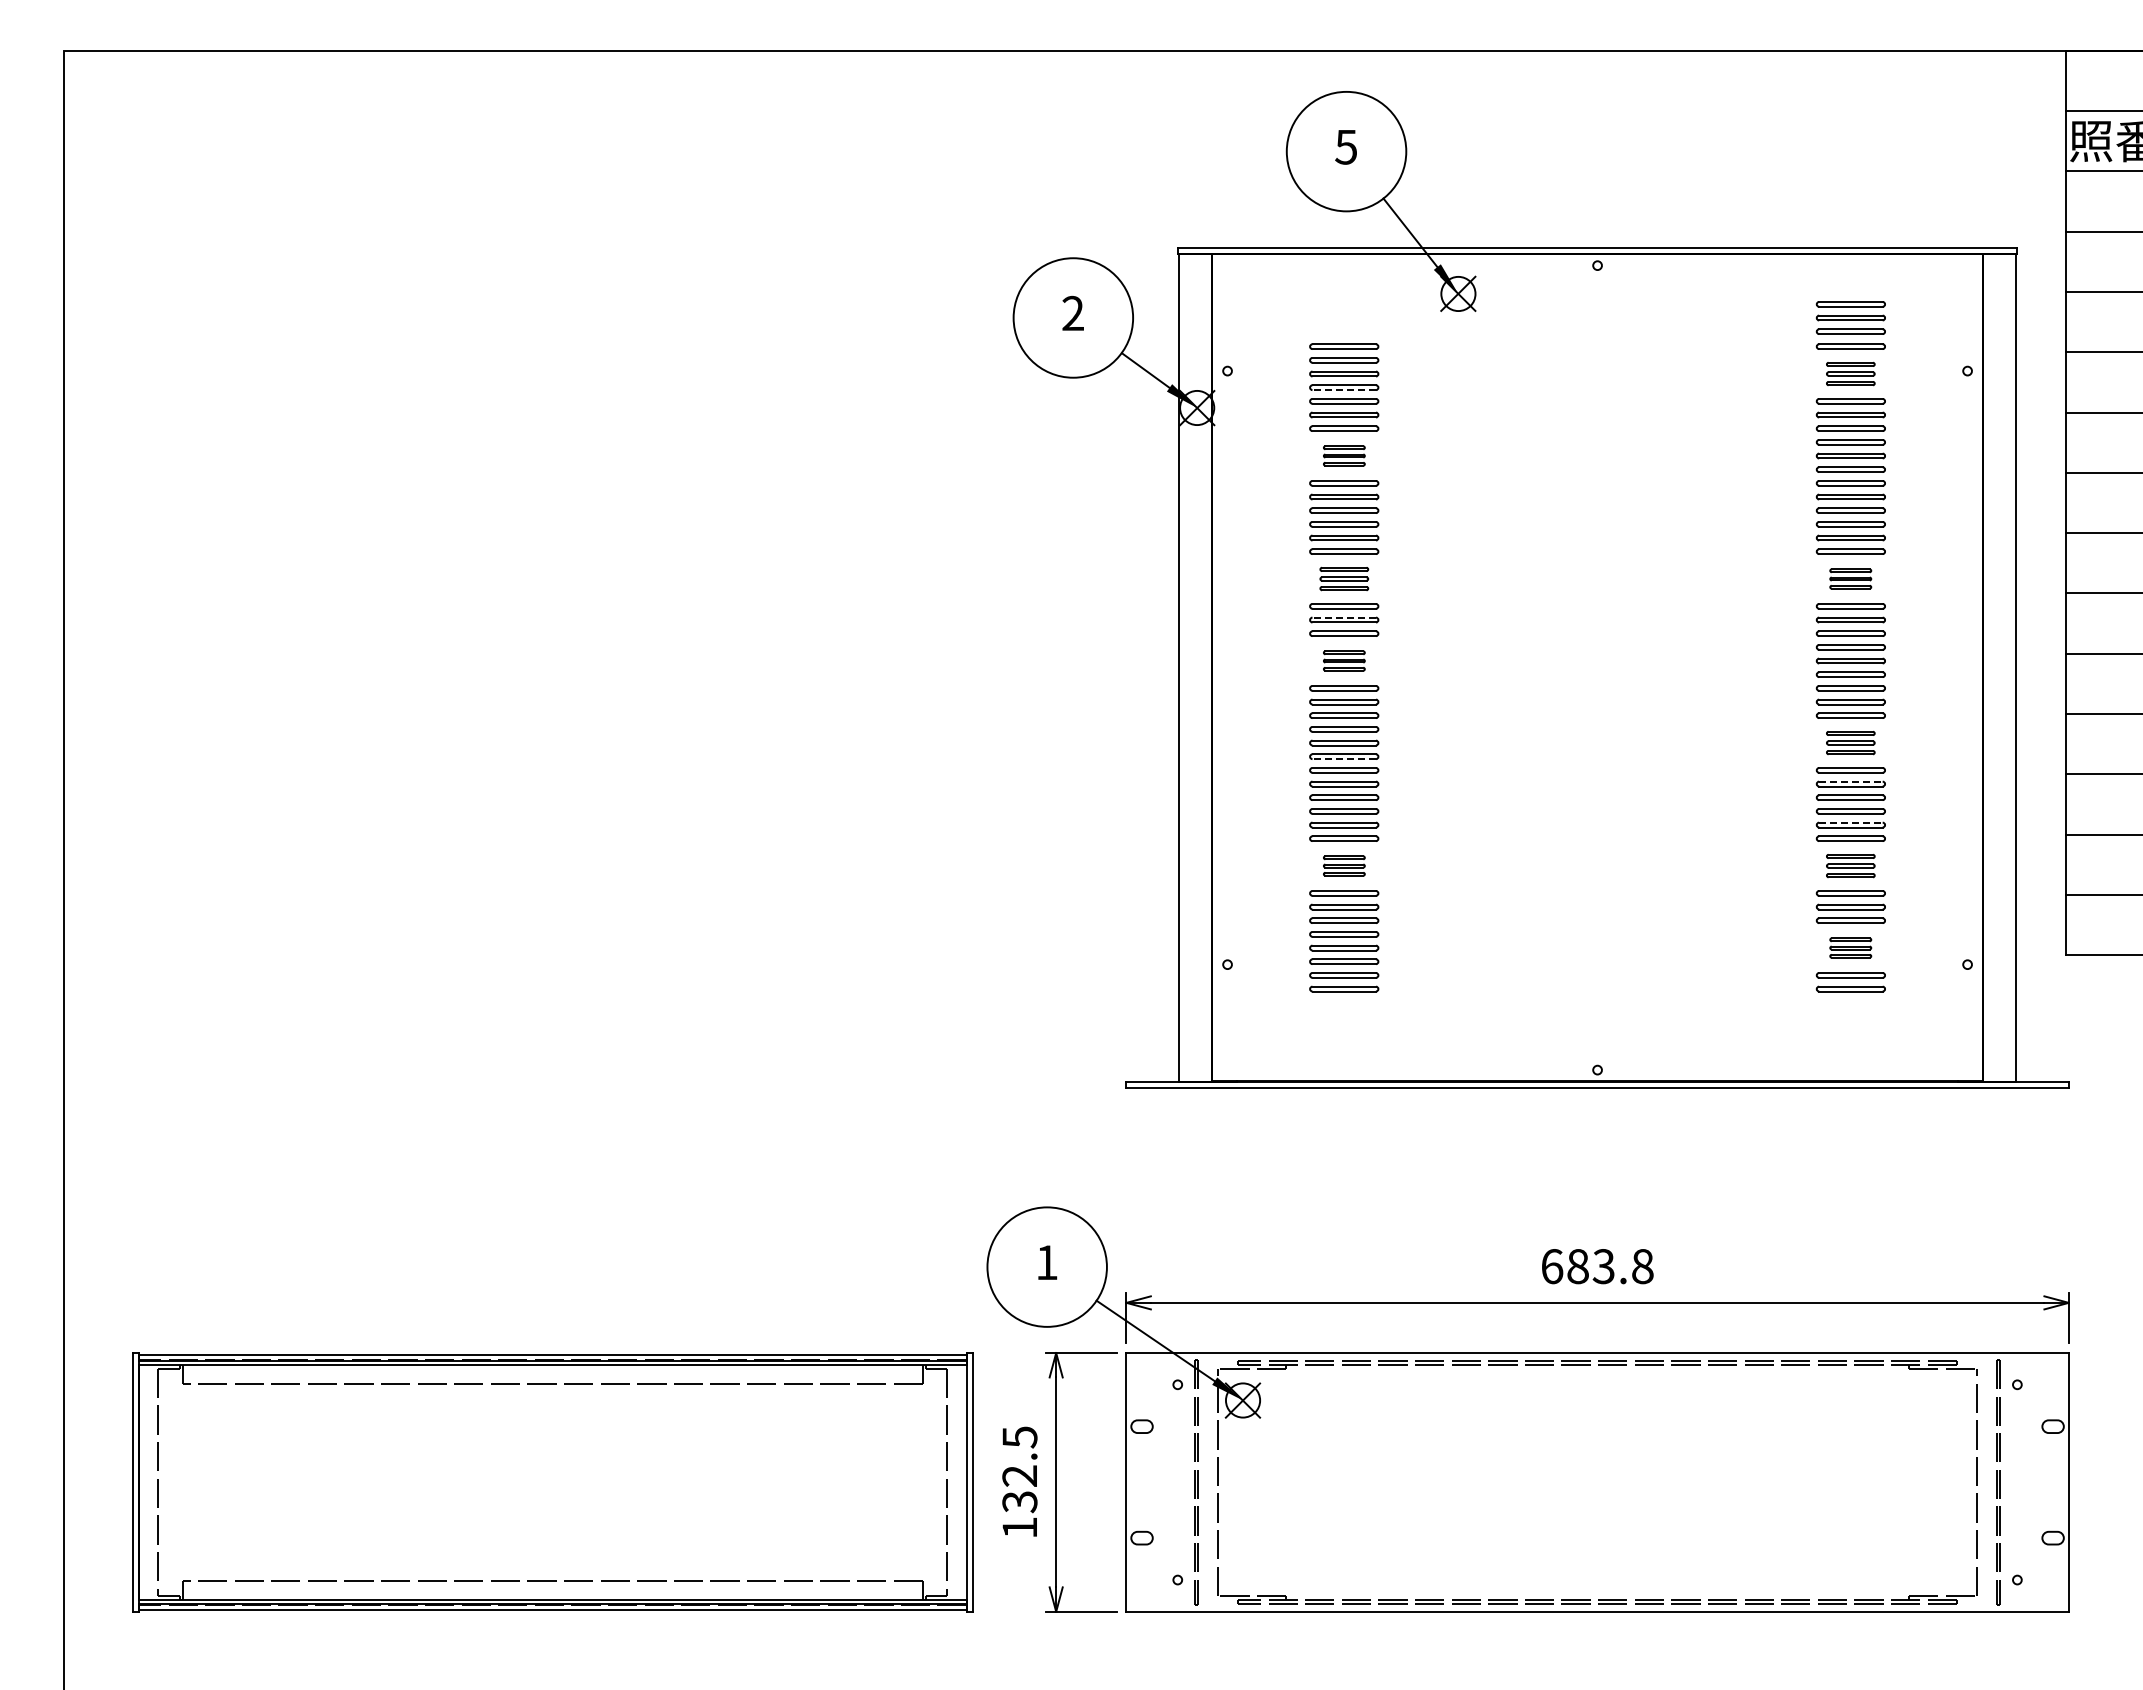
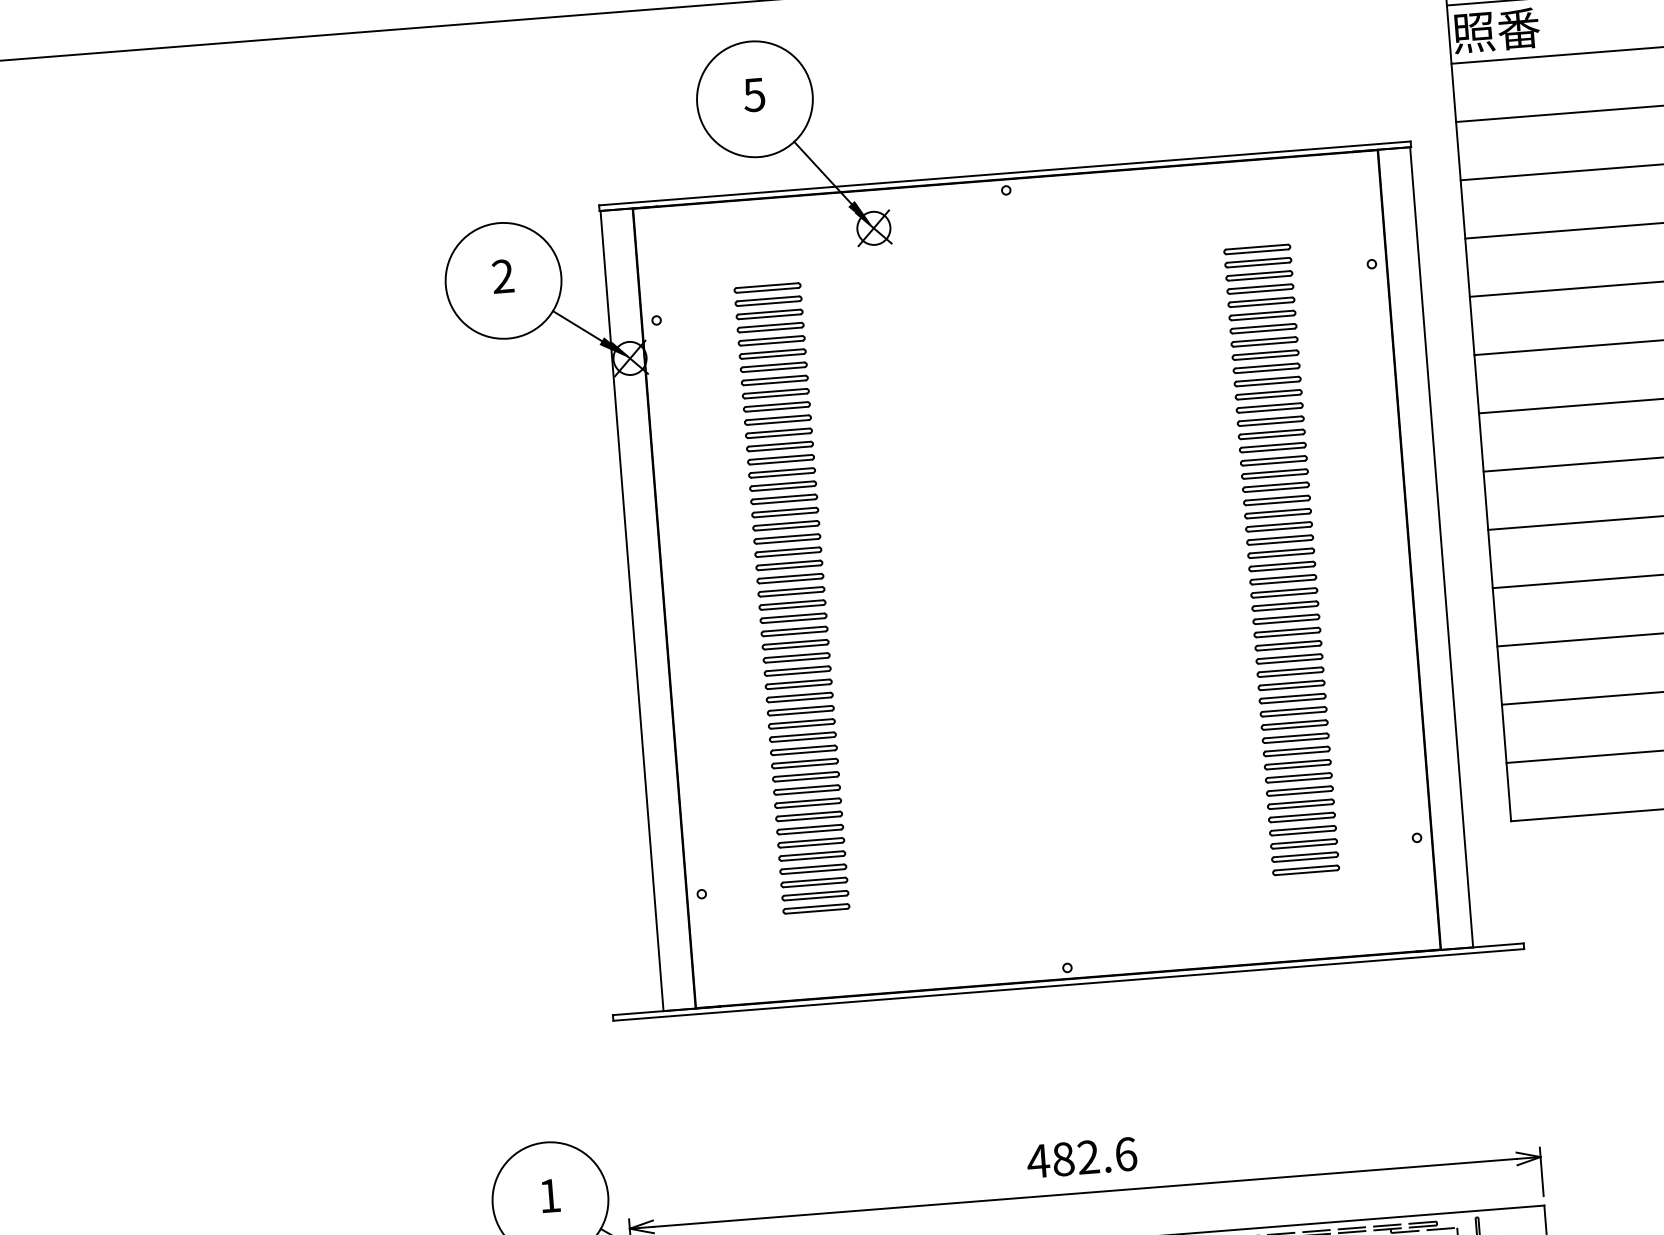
part: (1850, 317) -> (1254, 221), removed
part: (1850, 373) -> (1258, 275), size x1.43
line: (1344, 390) -> (771, 330), dashed -> solid
part: (1344, 455) -> (776, 393), size x1.67
part: (1344, 578) -> (785, 512), size x1.43
part: (1850, 578) -> (1274, 473), size x1.67
line: (1344, 617) -> (788, 549), dashed -> solid
part: (1344, 660) -> (791, 591), size x1.67
part: (1850, 742) -> (1286, 632), size x1.43
line: (1344, 759) -> (799, 686), dashed -> solid
line: (1850, 781) -> (1289, 669), dashed -> solid
line: (1850, 822) -> (1293, 709), dashed -> solid
part: (1344, 865) -> (807, 789), size x1.67
part: (1850, 865) -> (1296, 750), size x1.43
part: (1850, 947) -> (1302, 830), size x1.67
text: (1596, 1266) -> (1081, 1157), 683.8 -> 482.6

